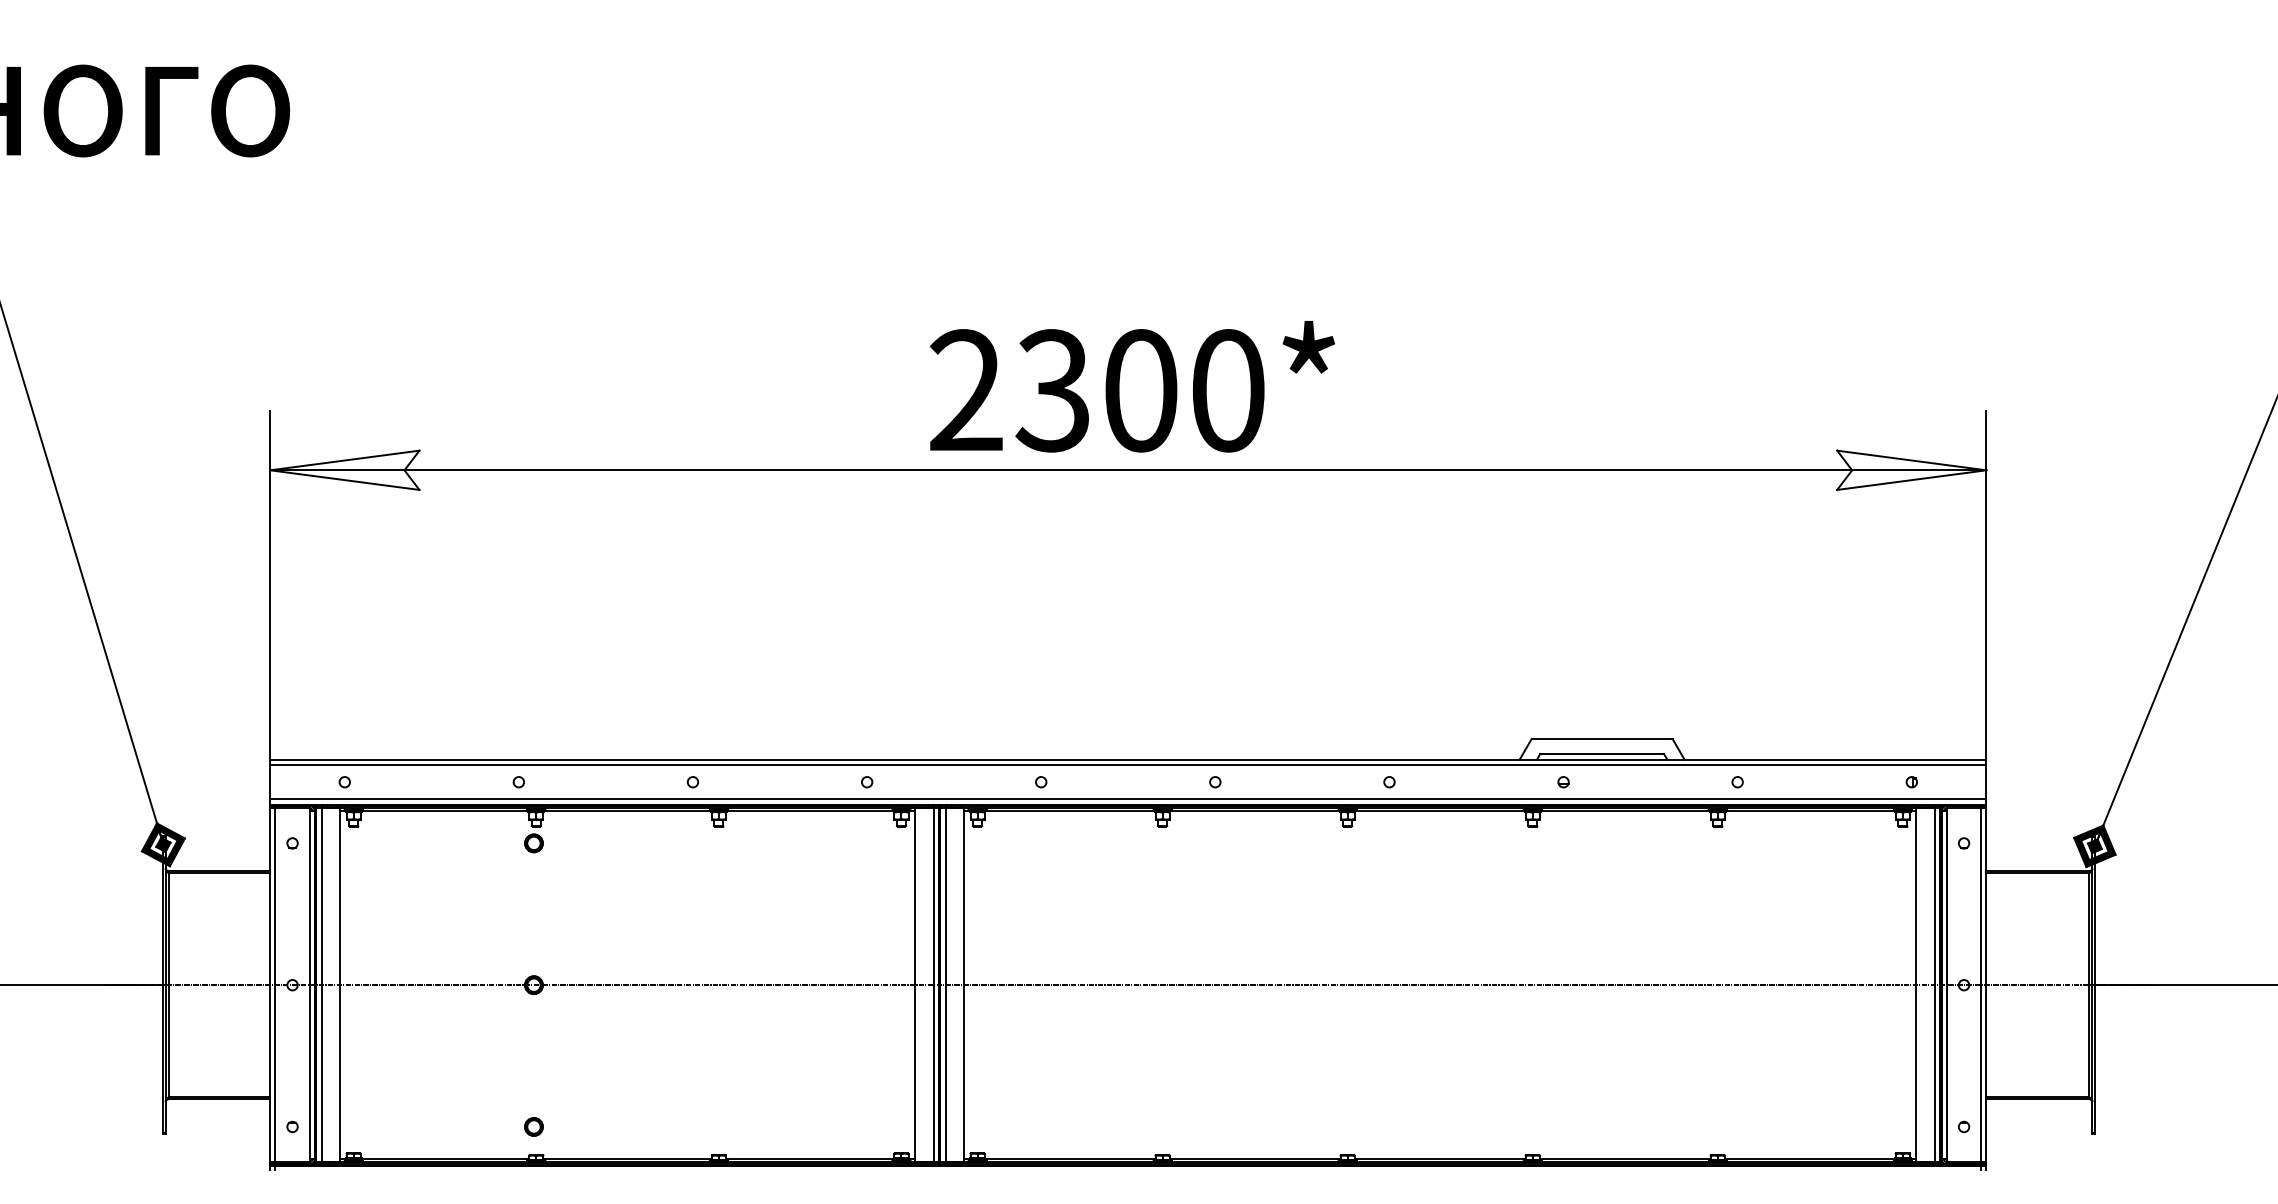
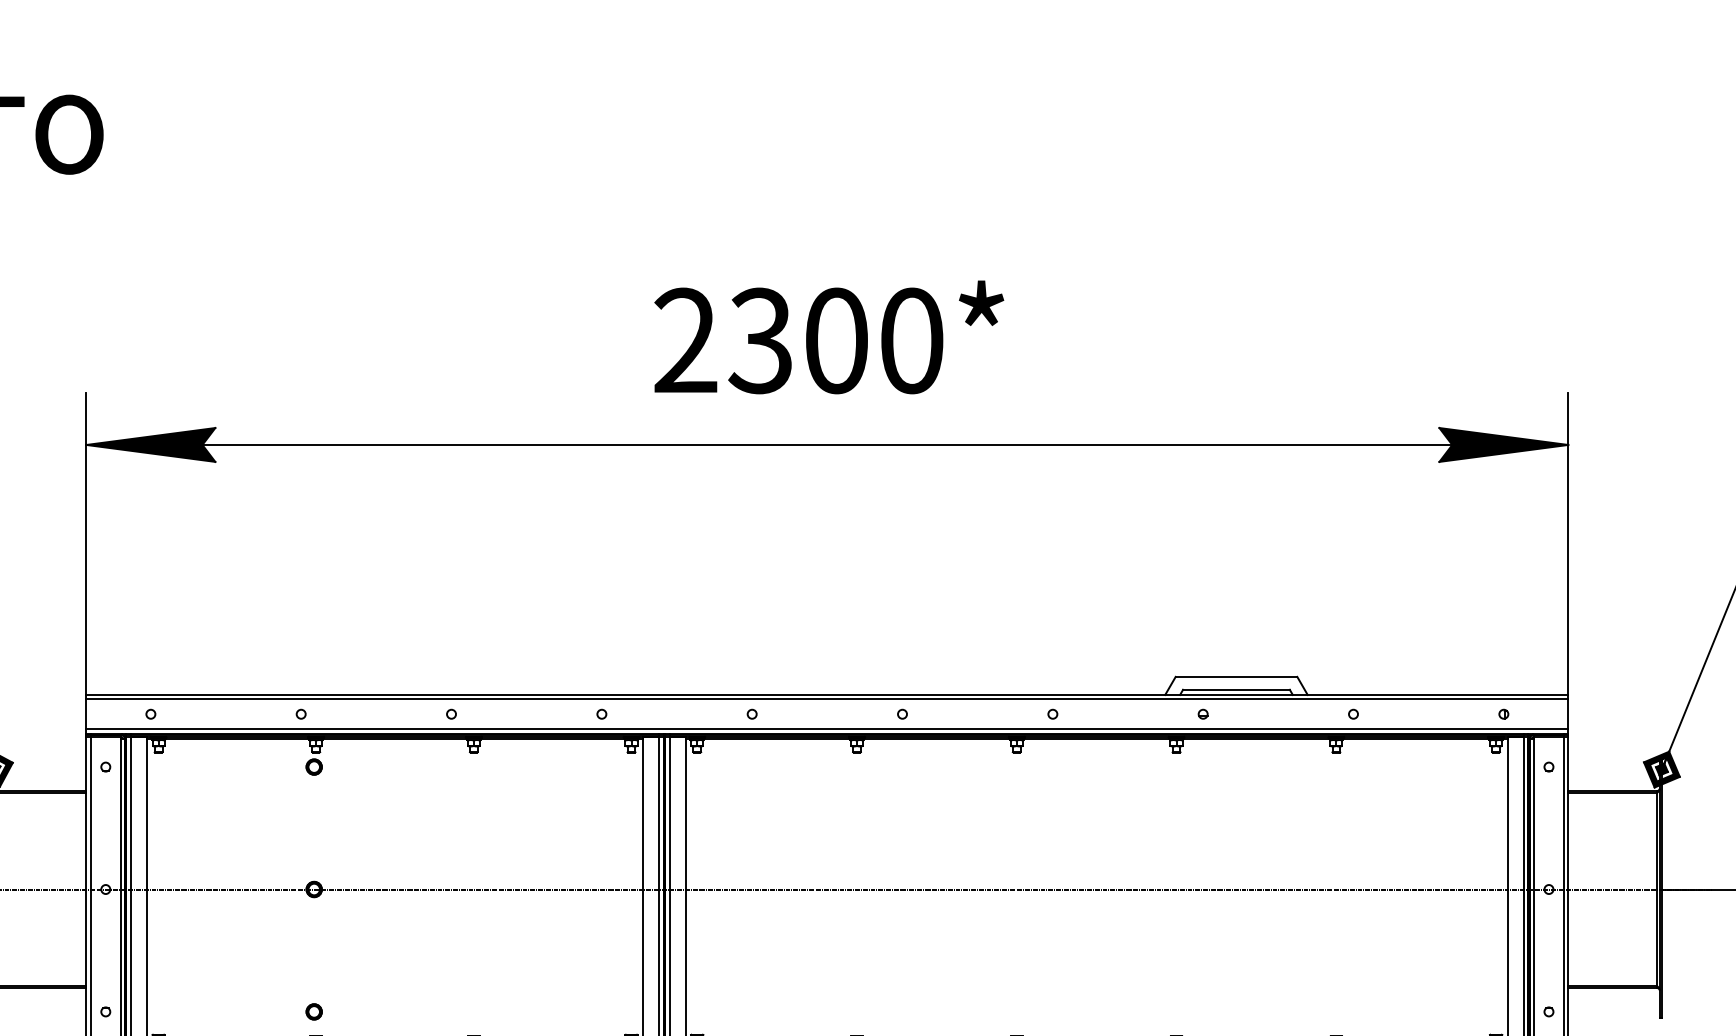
text: (1131, 386) -> (828, 337), moved
fill: (344, 469) -> (150, 444), added
fill: (1911, 469) -> (1503, 444), added

